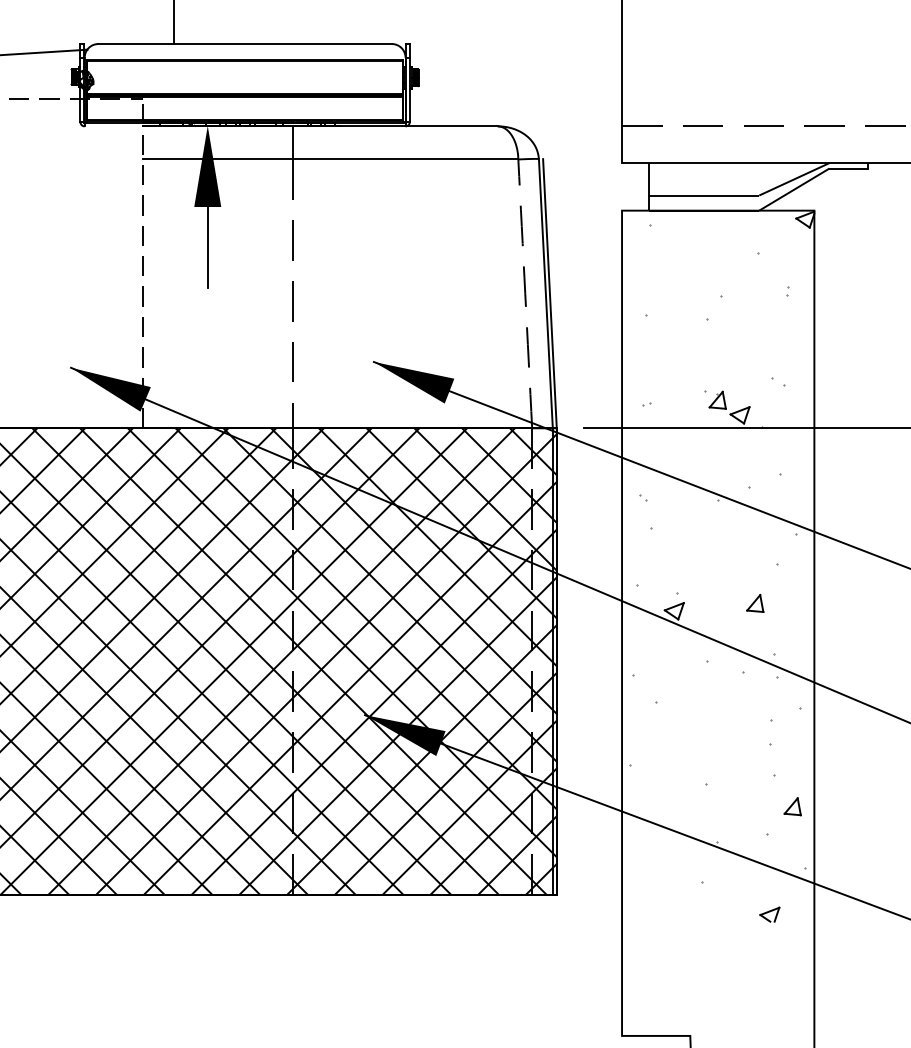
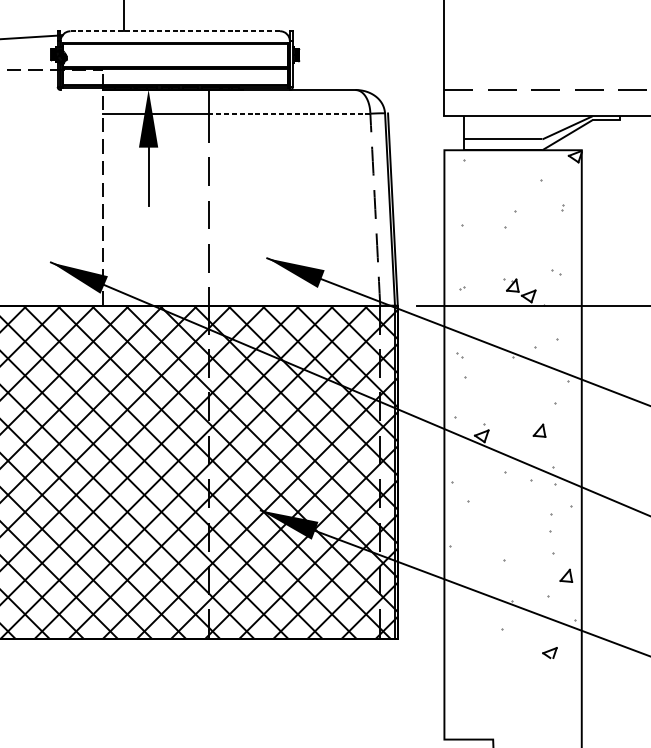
line: (245, 44) -> (175, 31), solid -> dashed
line: (405, 159) -> (289, 113), solid -> dashed

